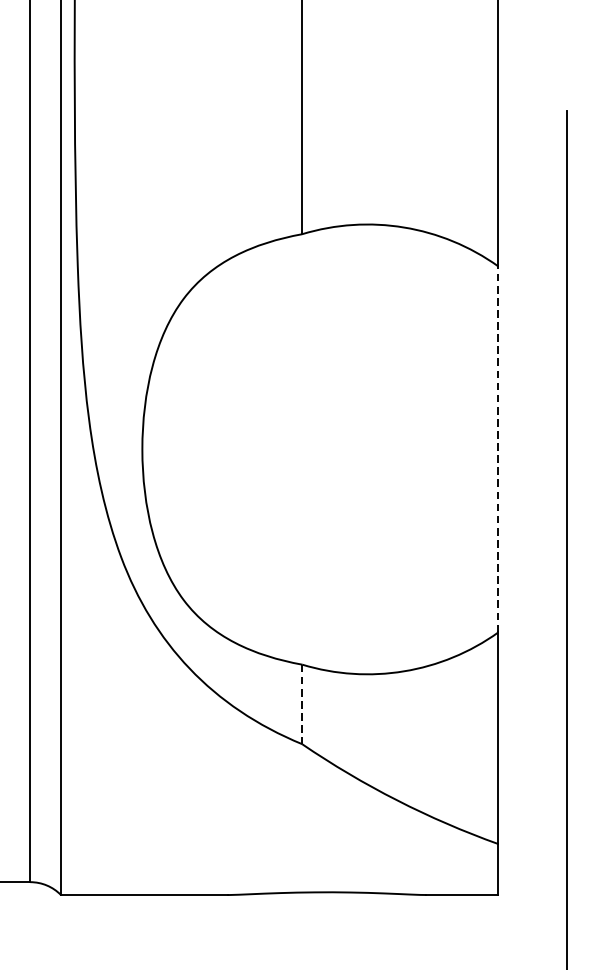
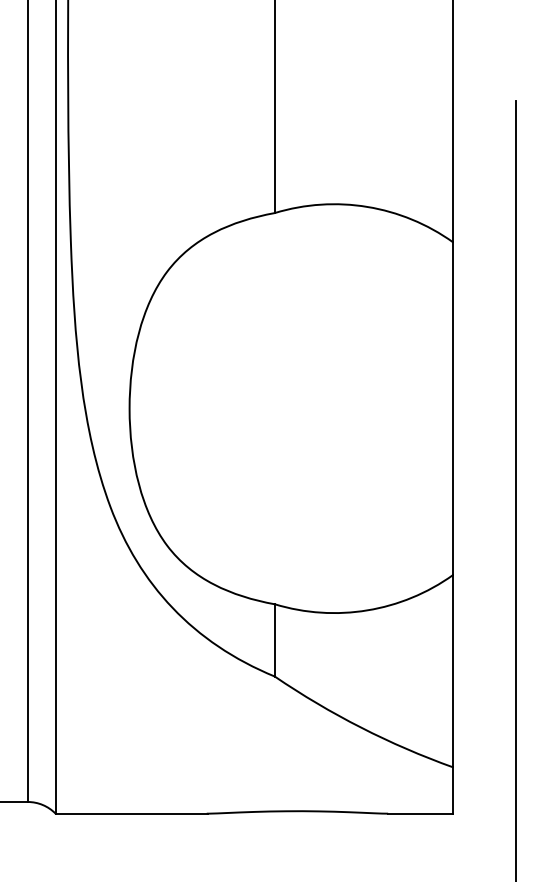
line: (498, 449) -> (453, 408), dashed -> solid
line: (301, 704) -> (274, 640), dashed -> solid

